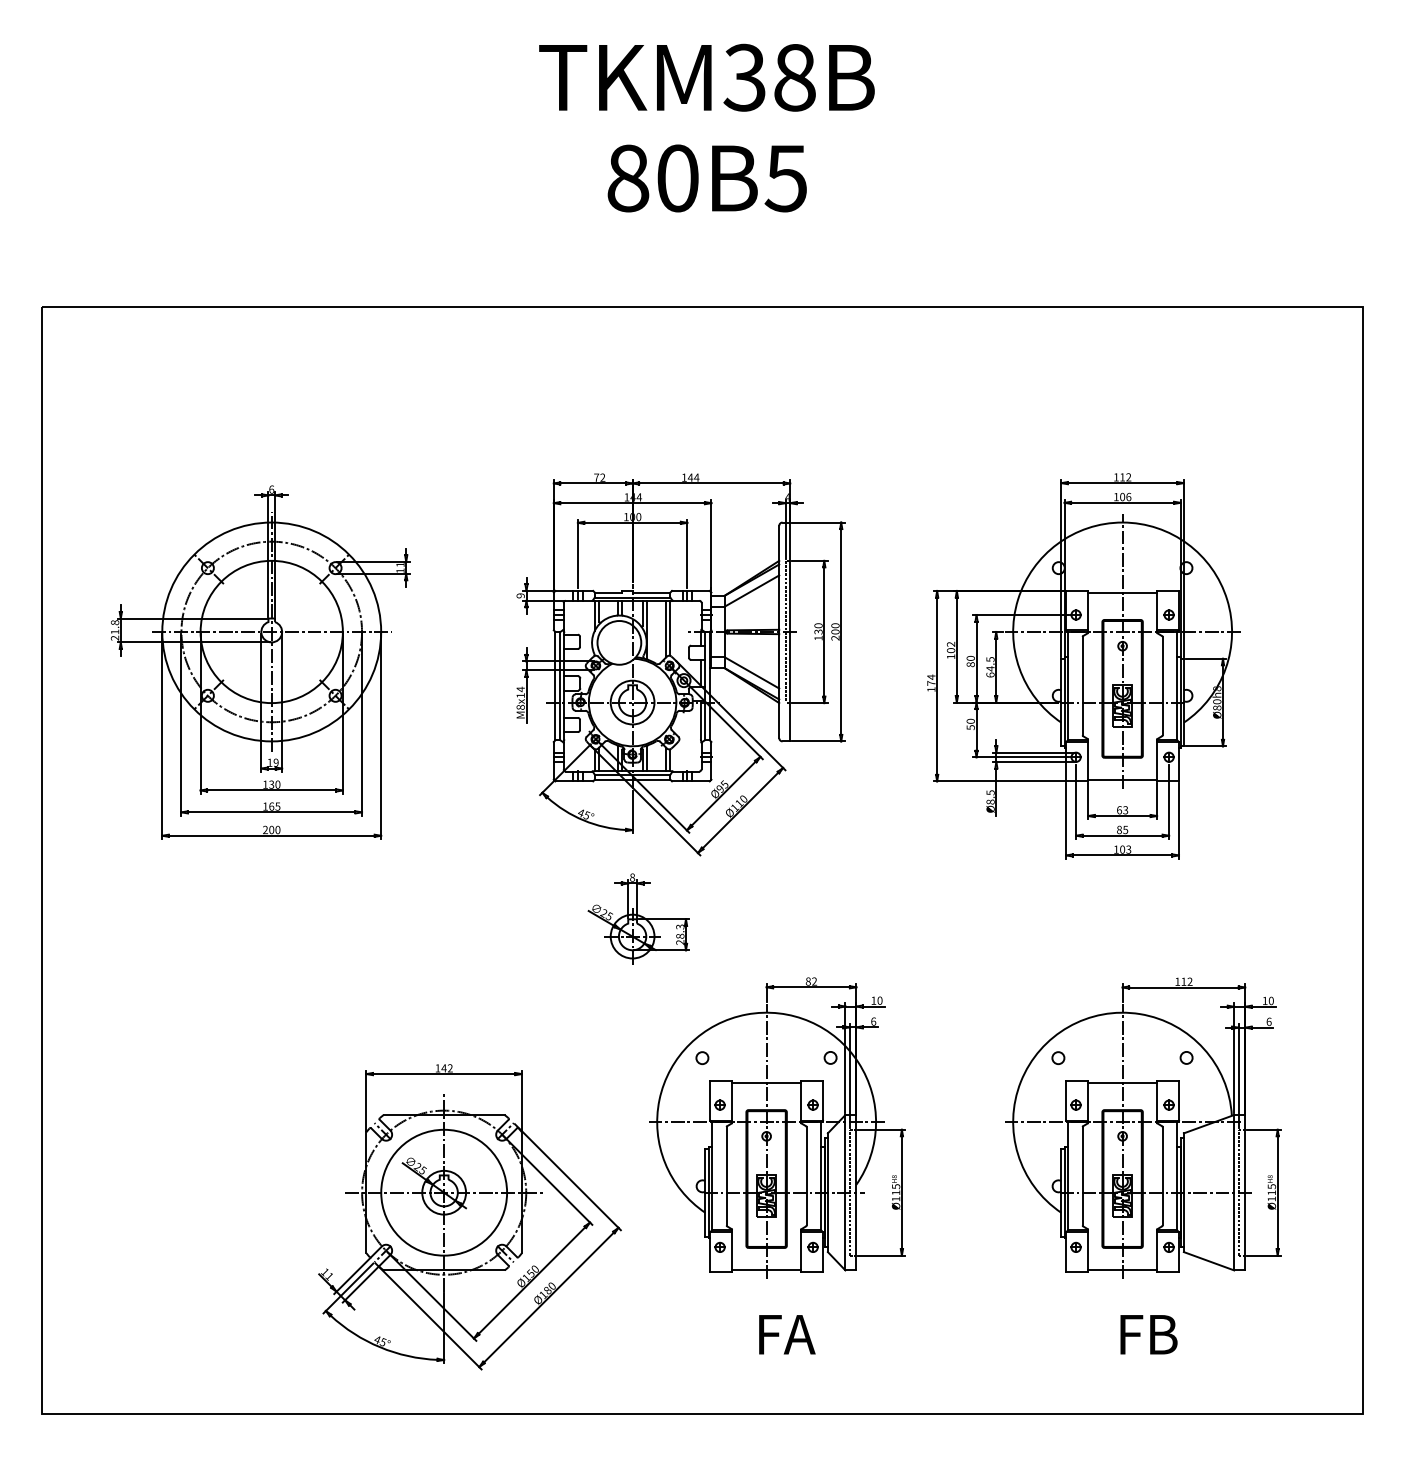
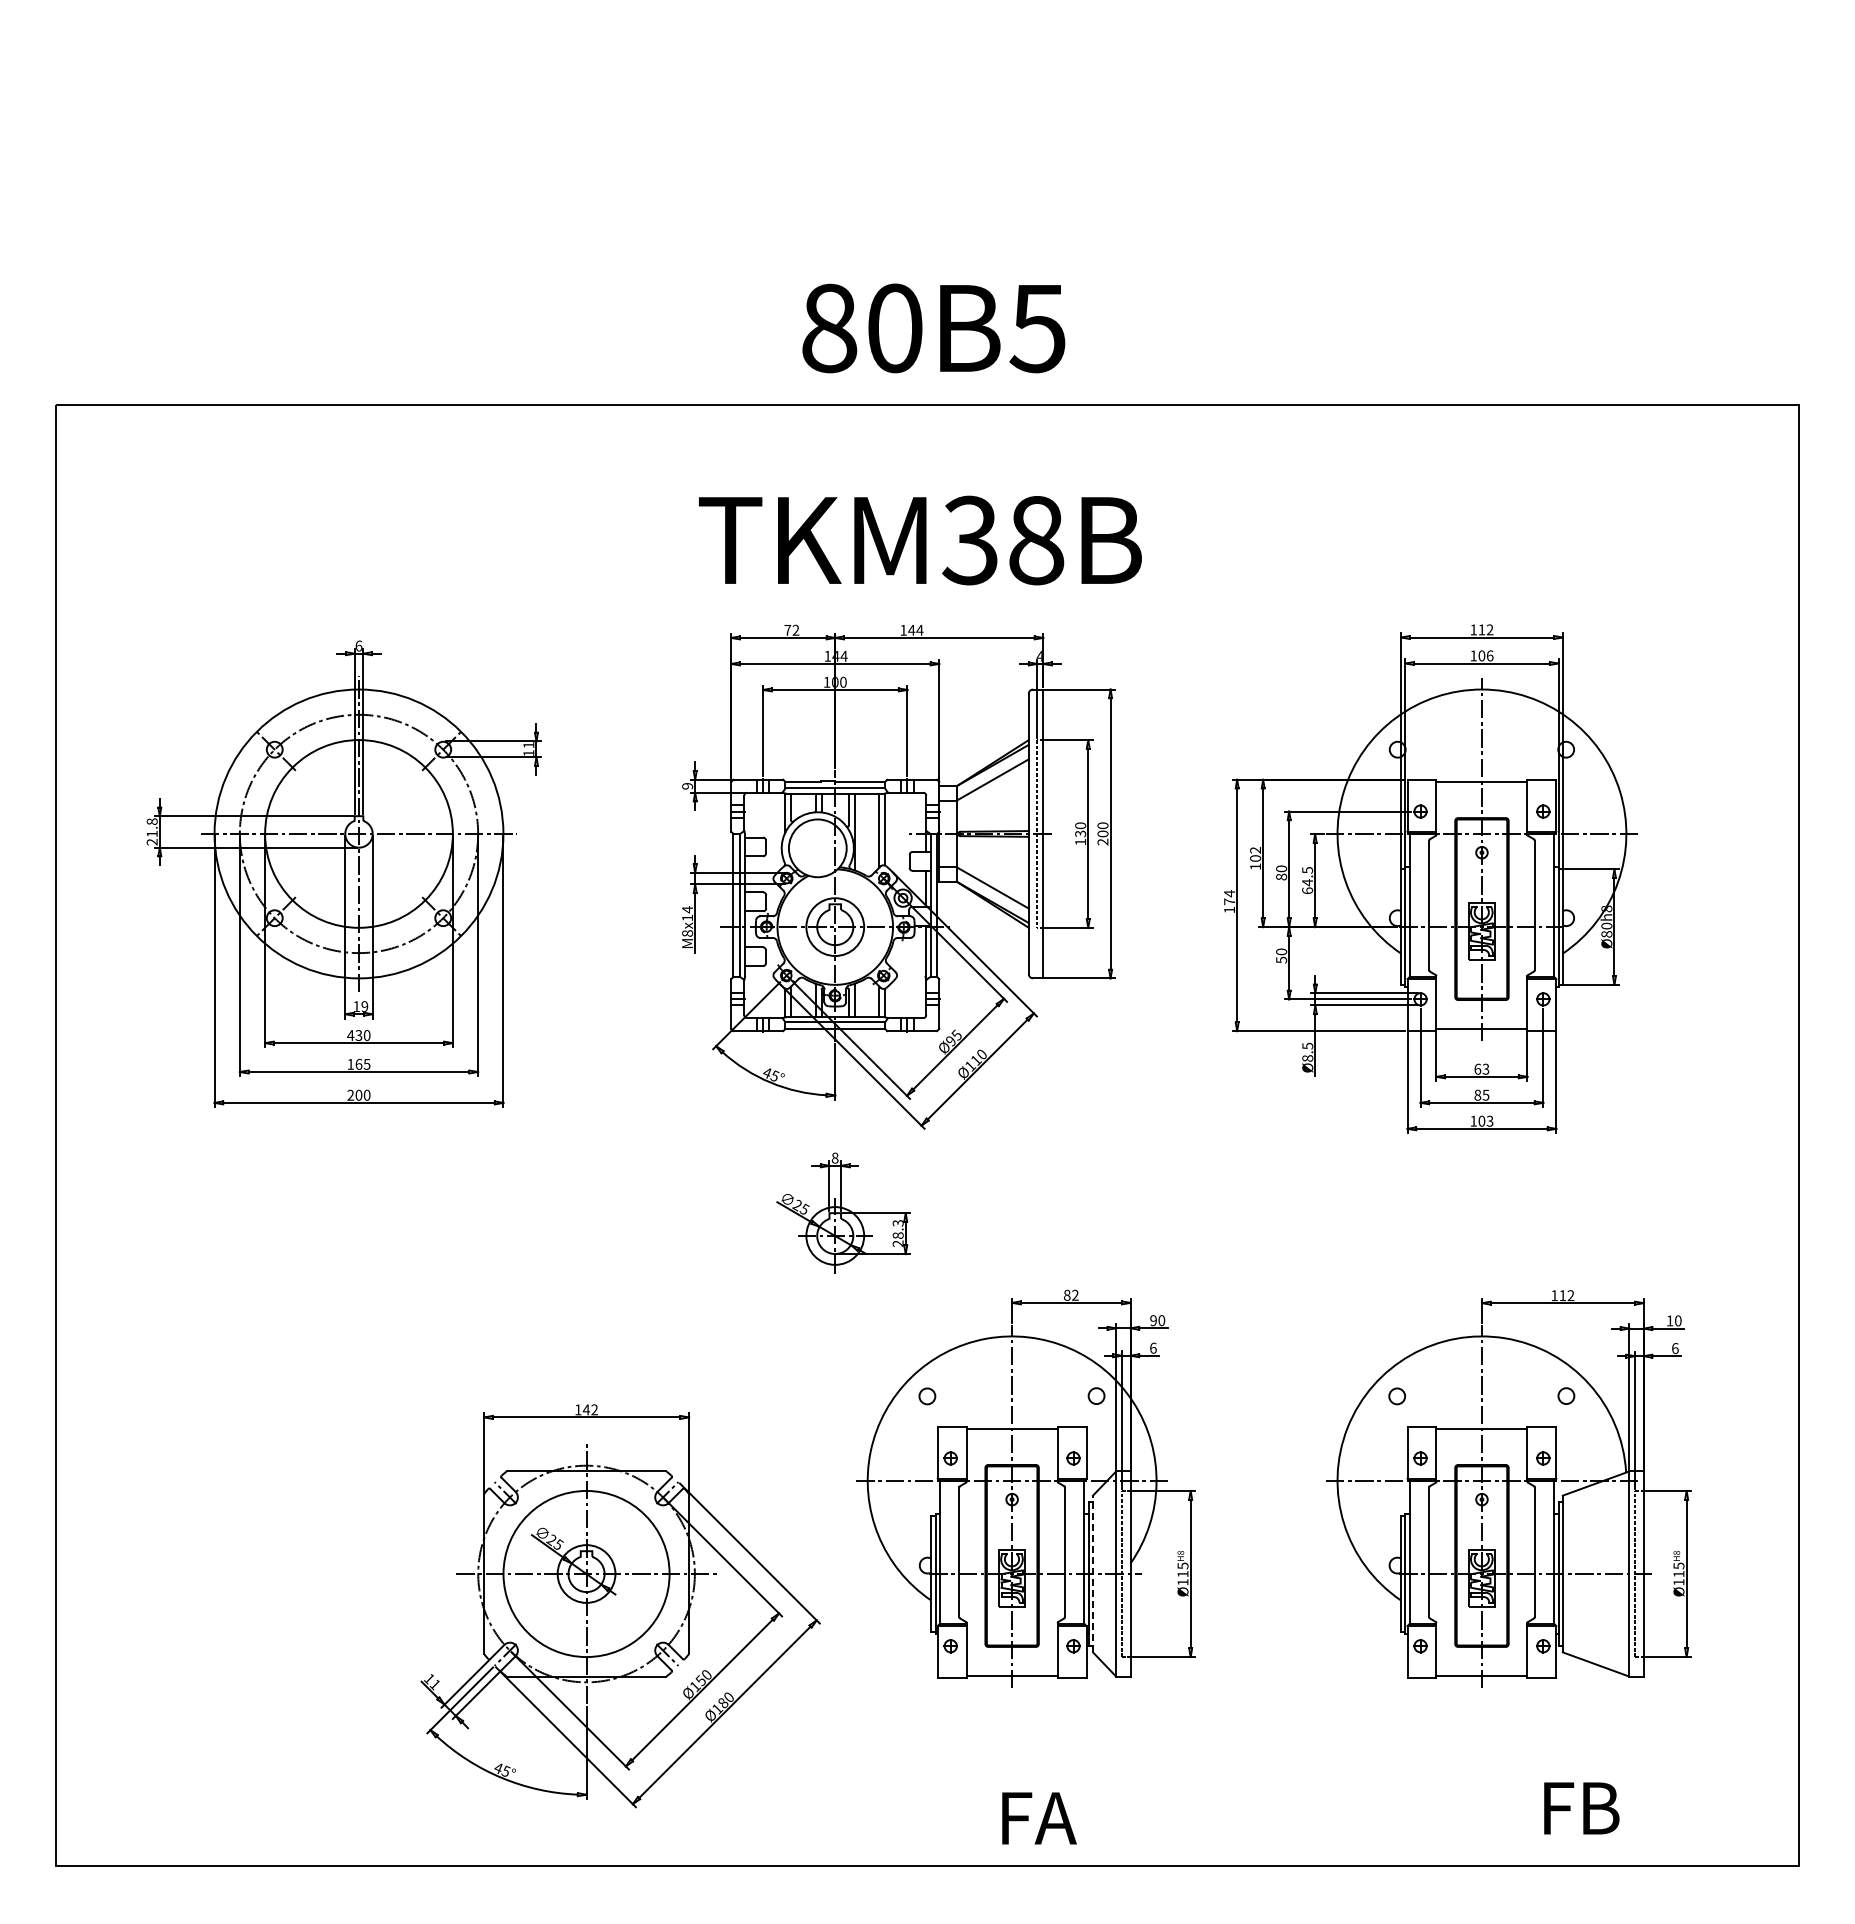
text: (707, 77) -> (920, 540), moved
text: (707, 178) -> (933, 328), moved
text: (265, 784) -> (350, 1035), 130 -> 430
text: (873, 1000) -> (1153, 1320), 10 -> 90
line: (828, 1192) -> (1093, 1573), solid -> dashed
text: (787, 1334) -> (1039, 1818), moved
text: (1148, 1334) -> (1581, 1808), moved

